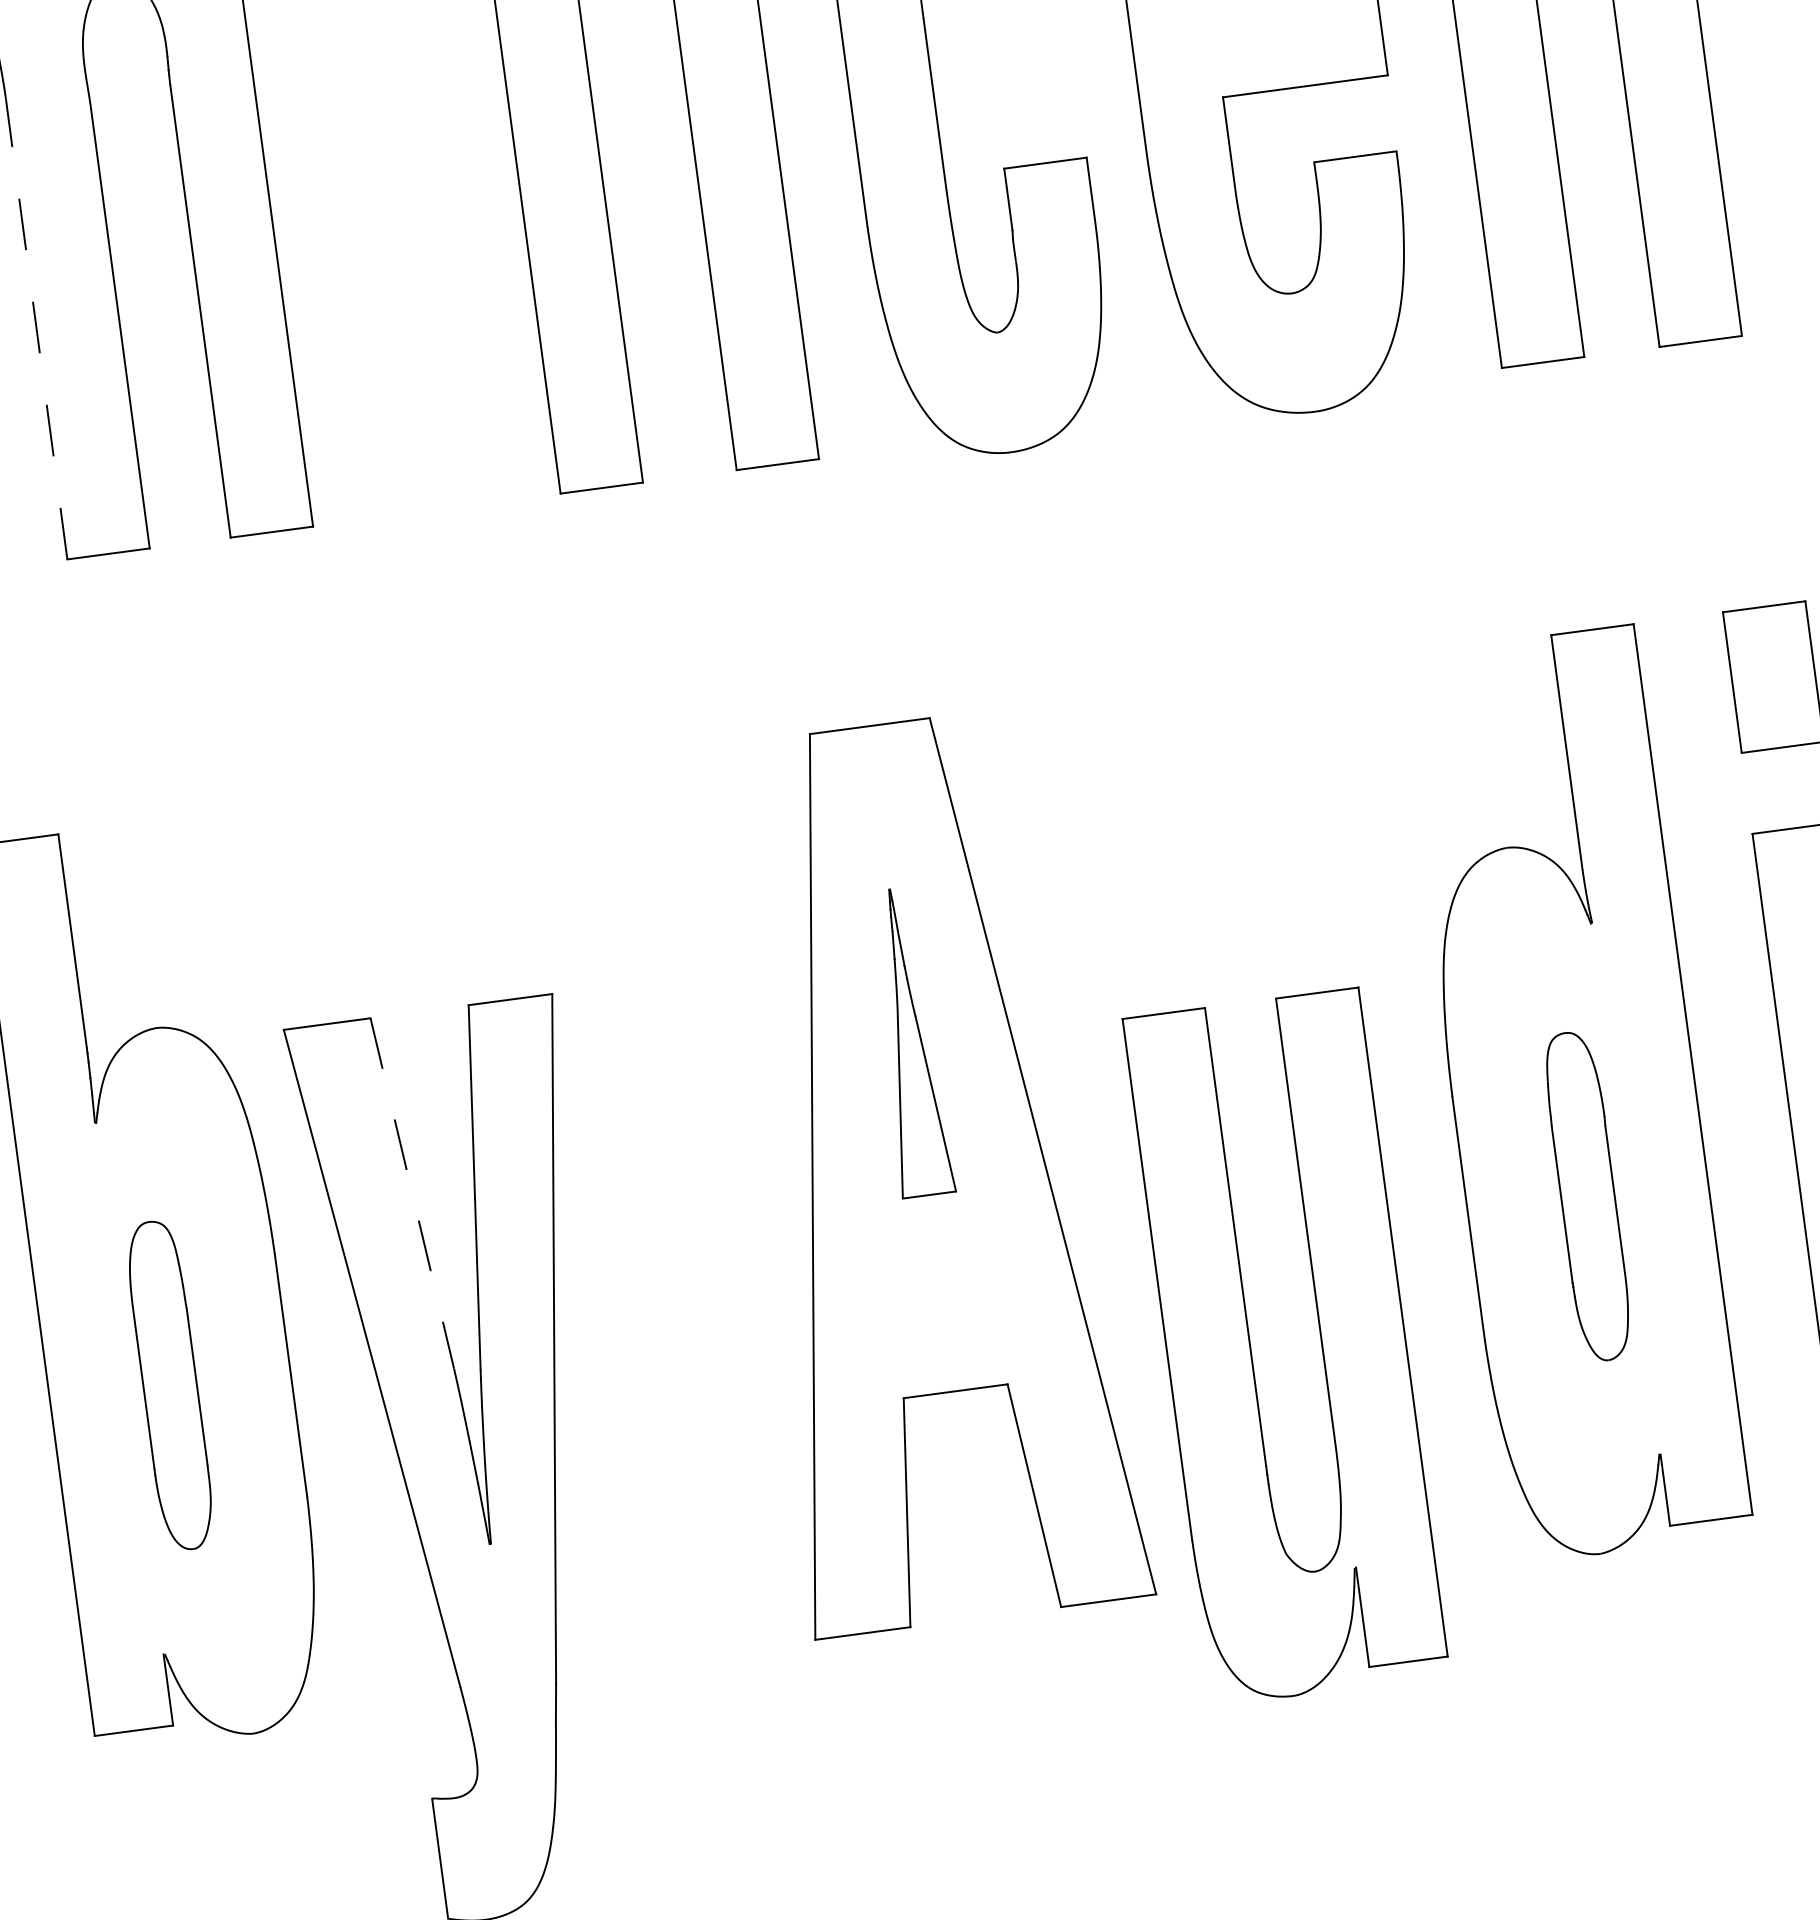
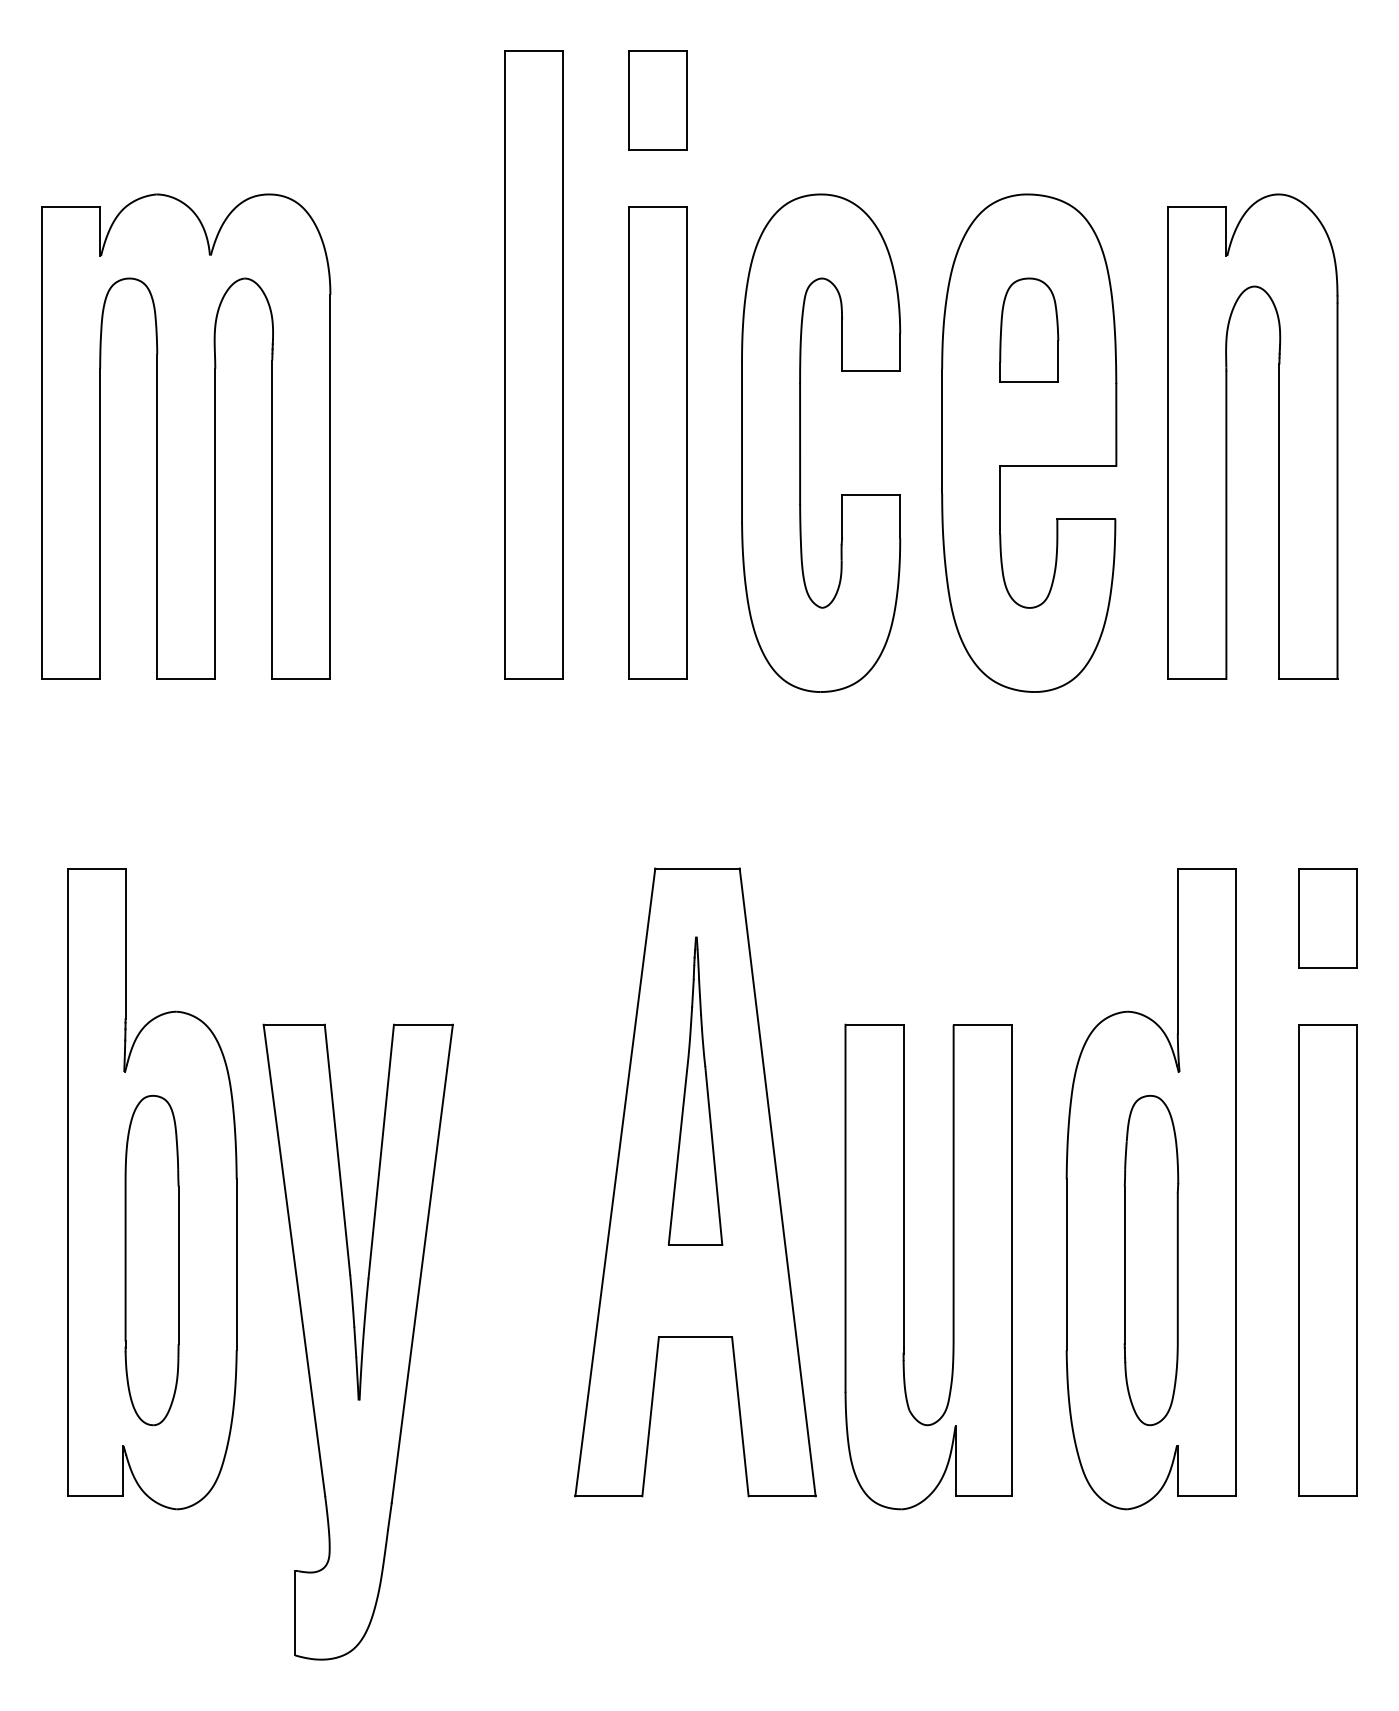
line: (36, 328) -> (157, 516), dashed -> solid
part: (908, 1041) -> (695, 1090), size x1.43
line: (412, 1192) -> (337, 1149), dashed -> solid
part: (1588, 1196) -> (1151, 1260), size x1.43
part: (1252, 1350) -> (904, 1266), moved
part: (169, 1385) -> (151, 1260), size x1.43

